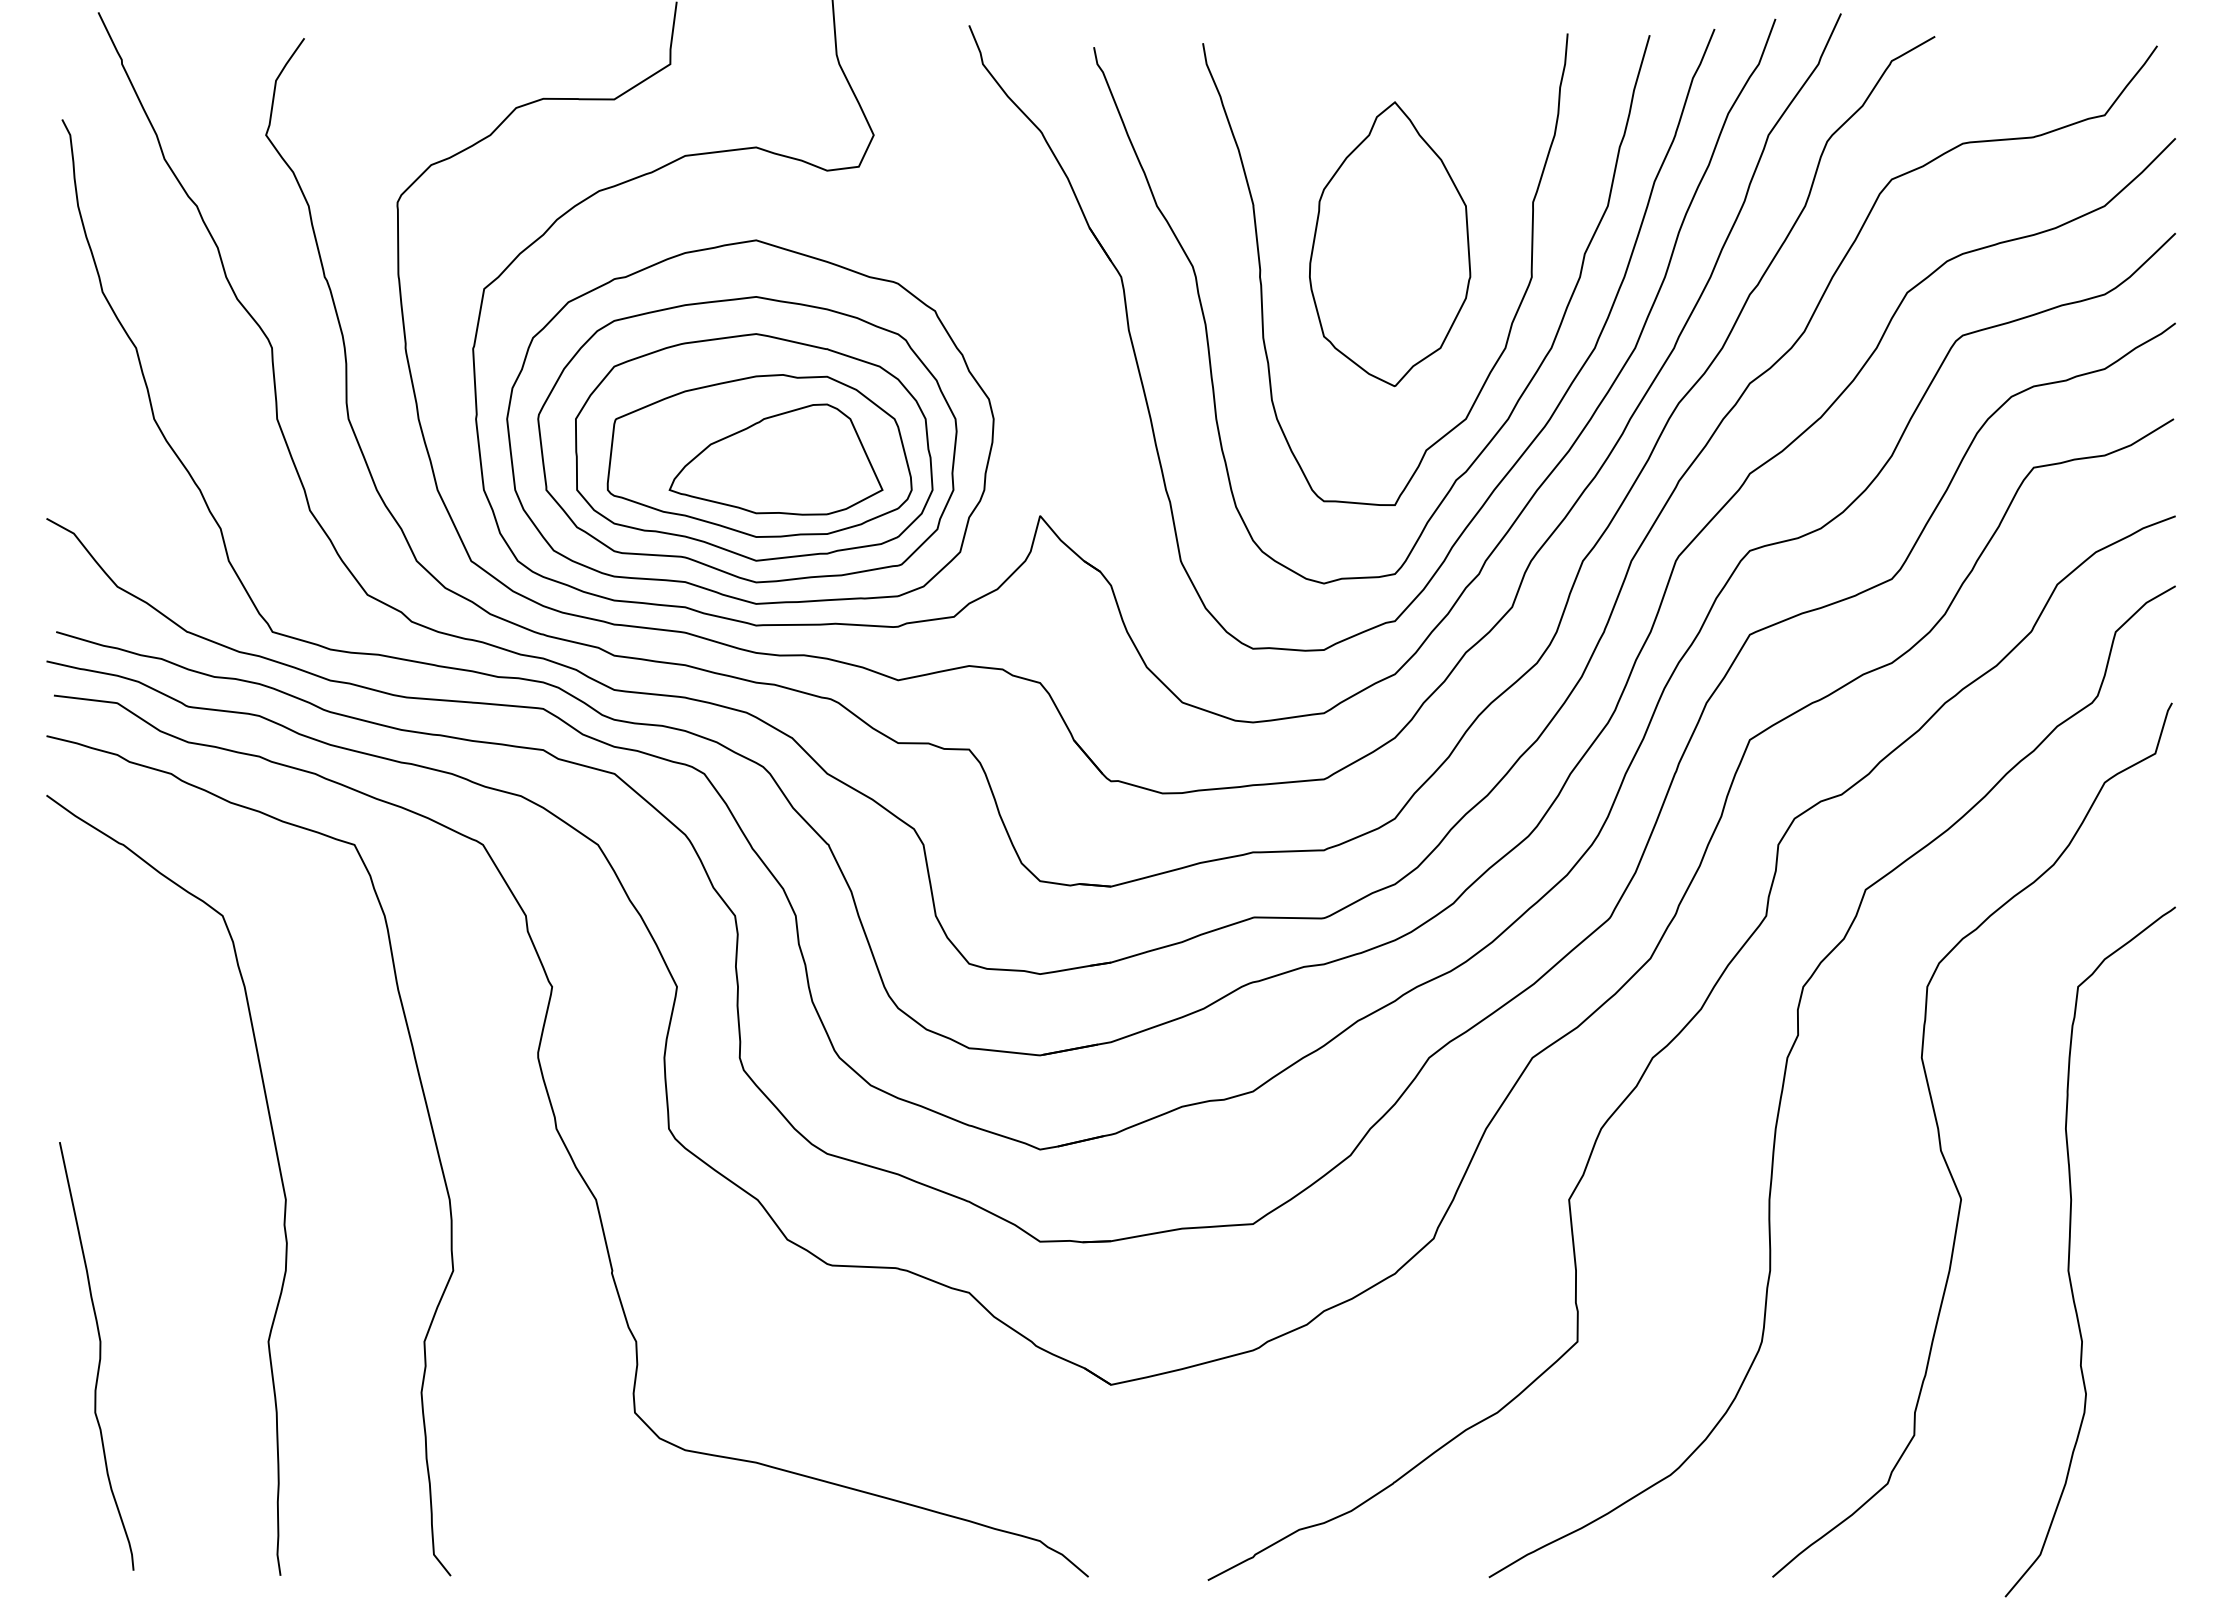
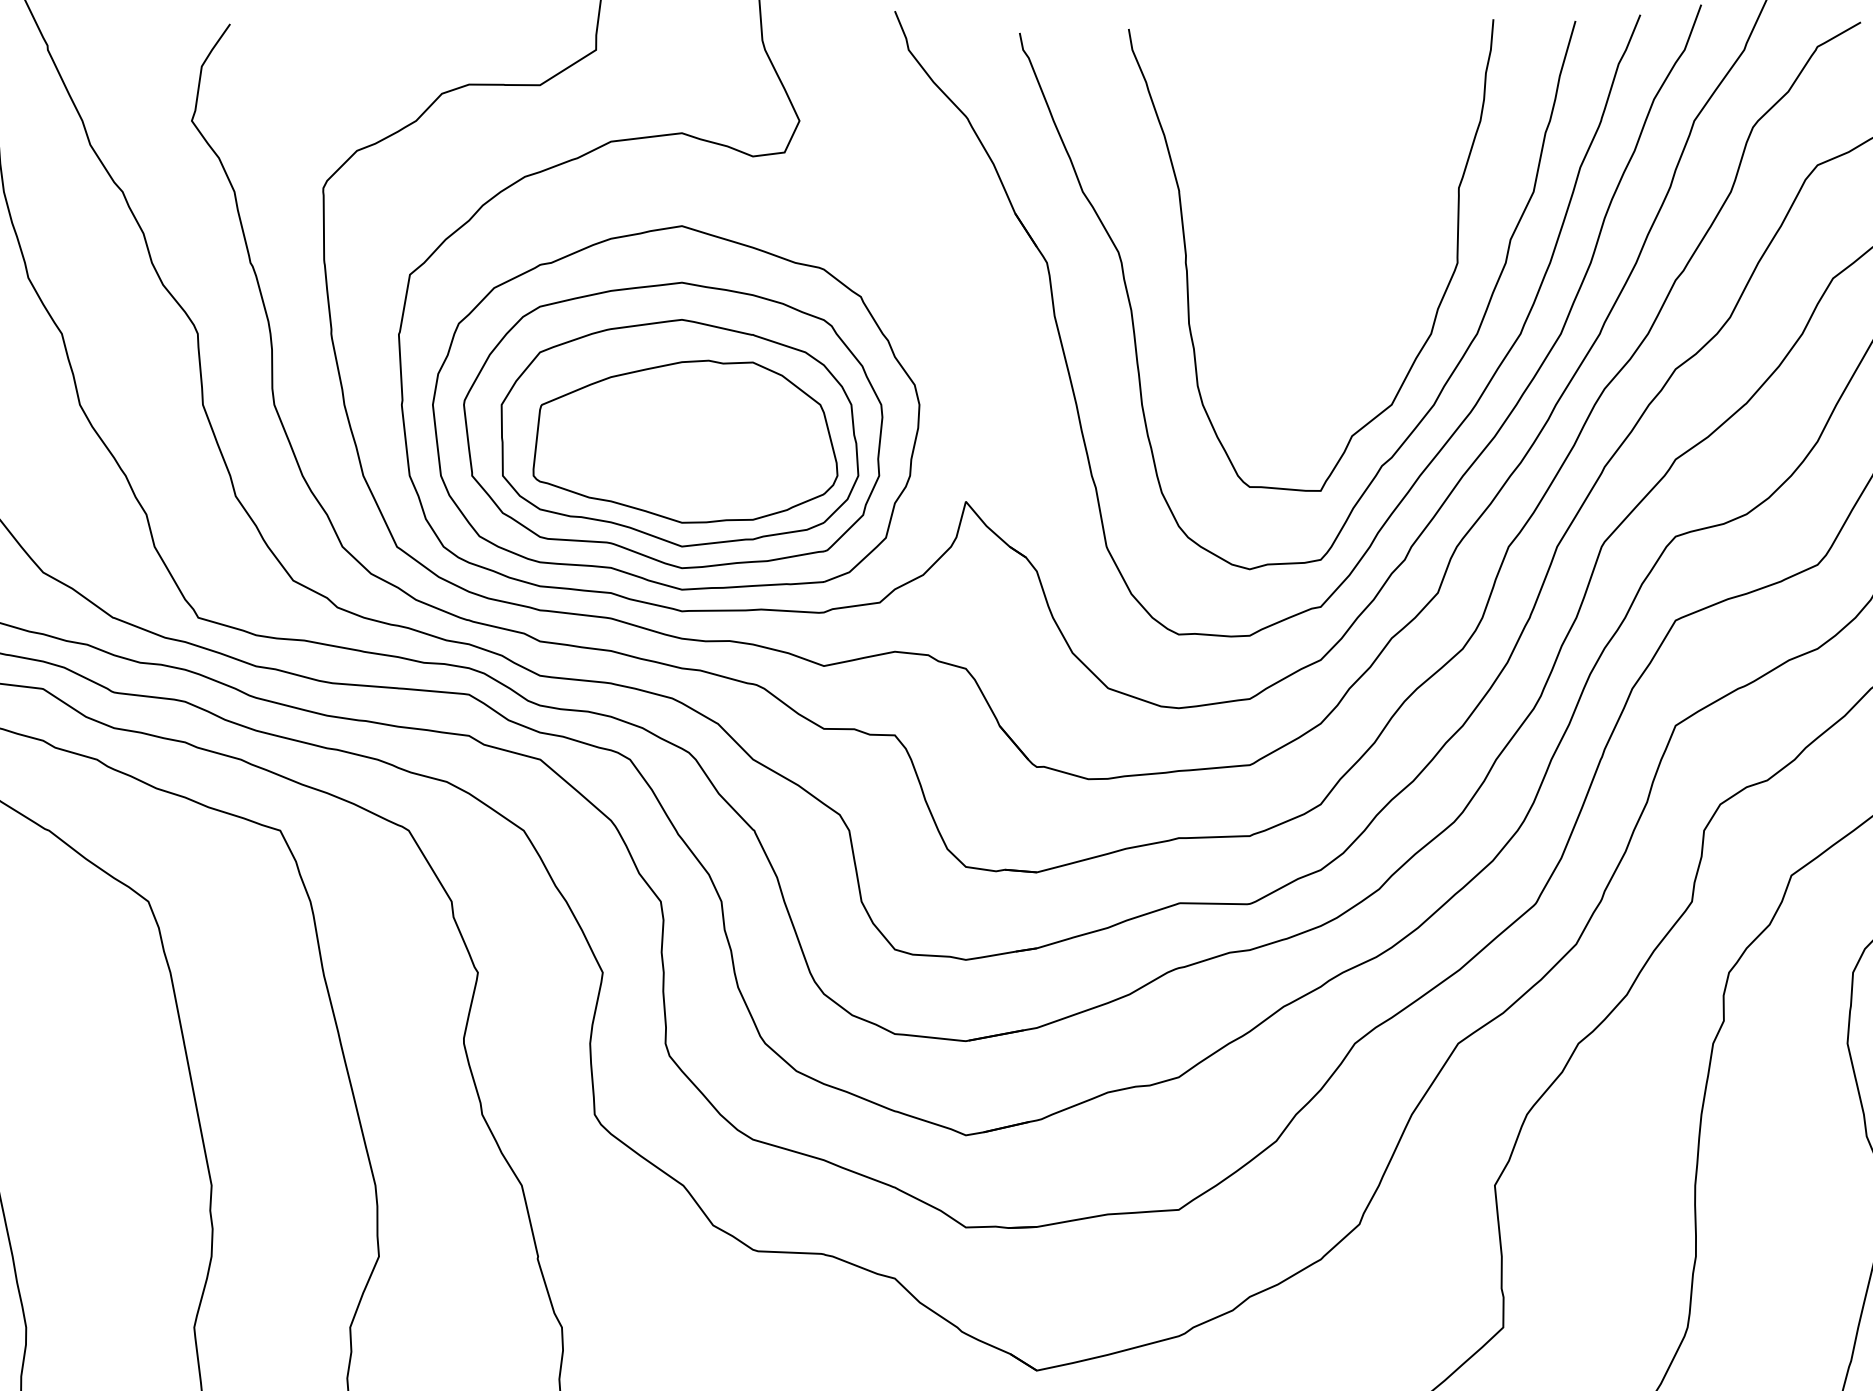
part: (1390, 244) -> (1316, 230), removed
part: (775, 459) -> (701, 445), removed

